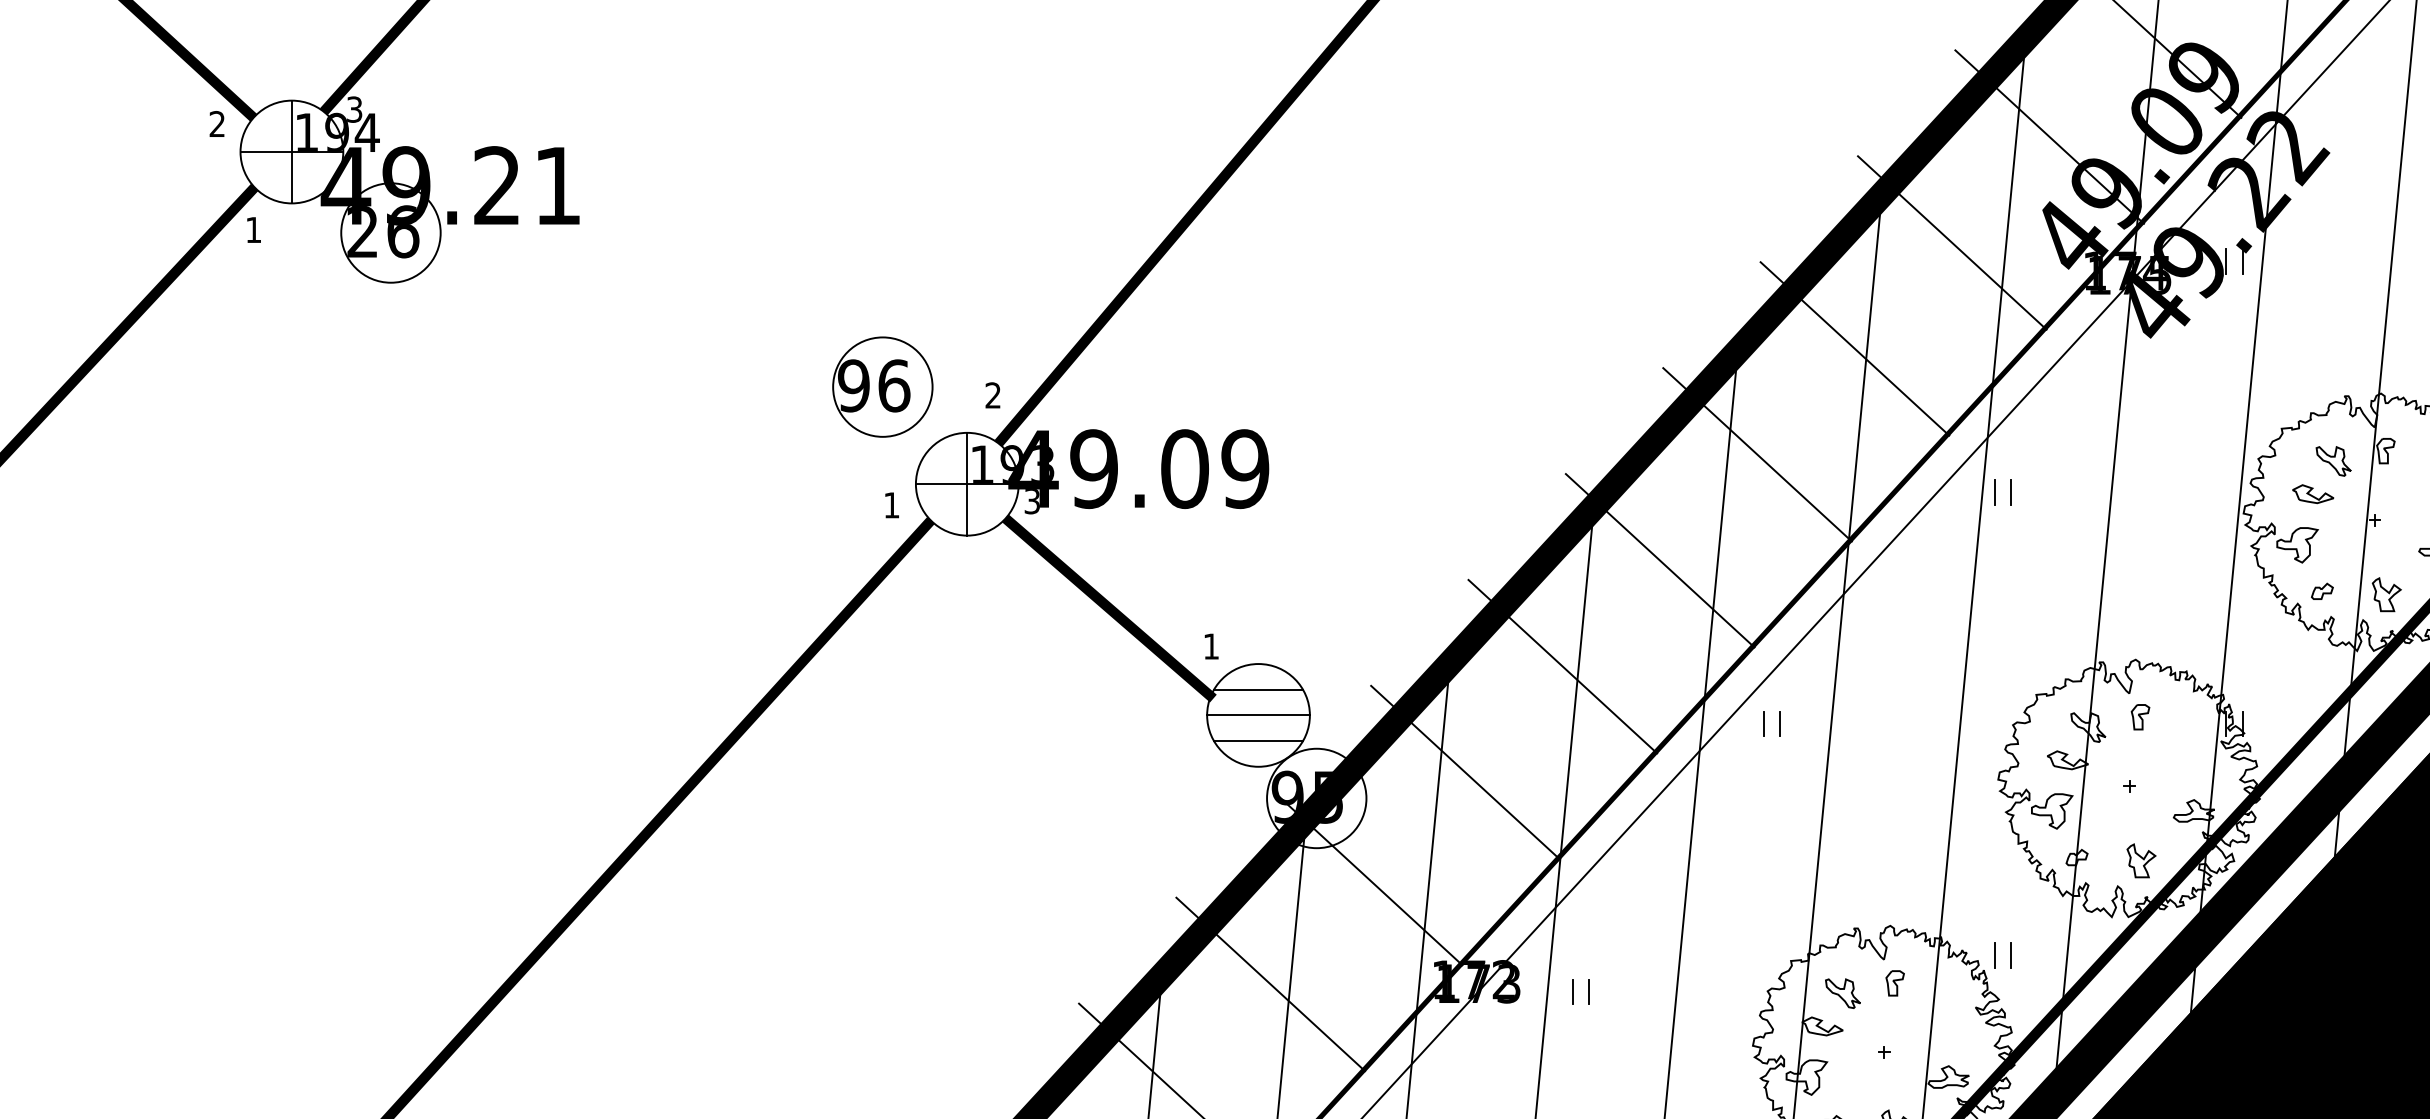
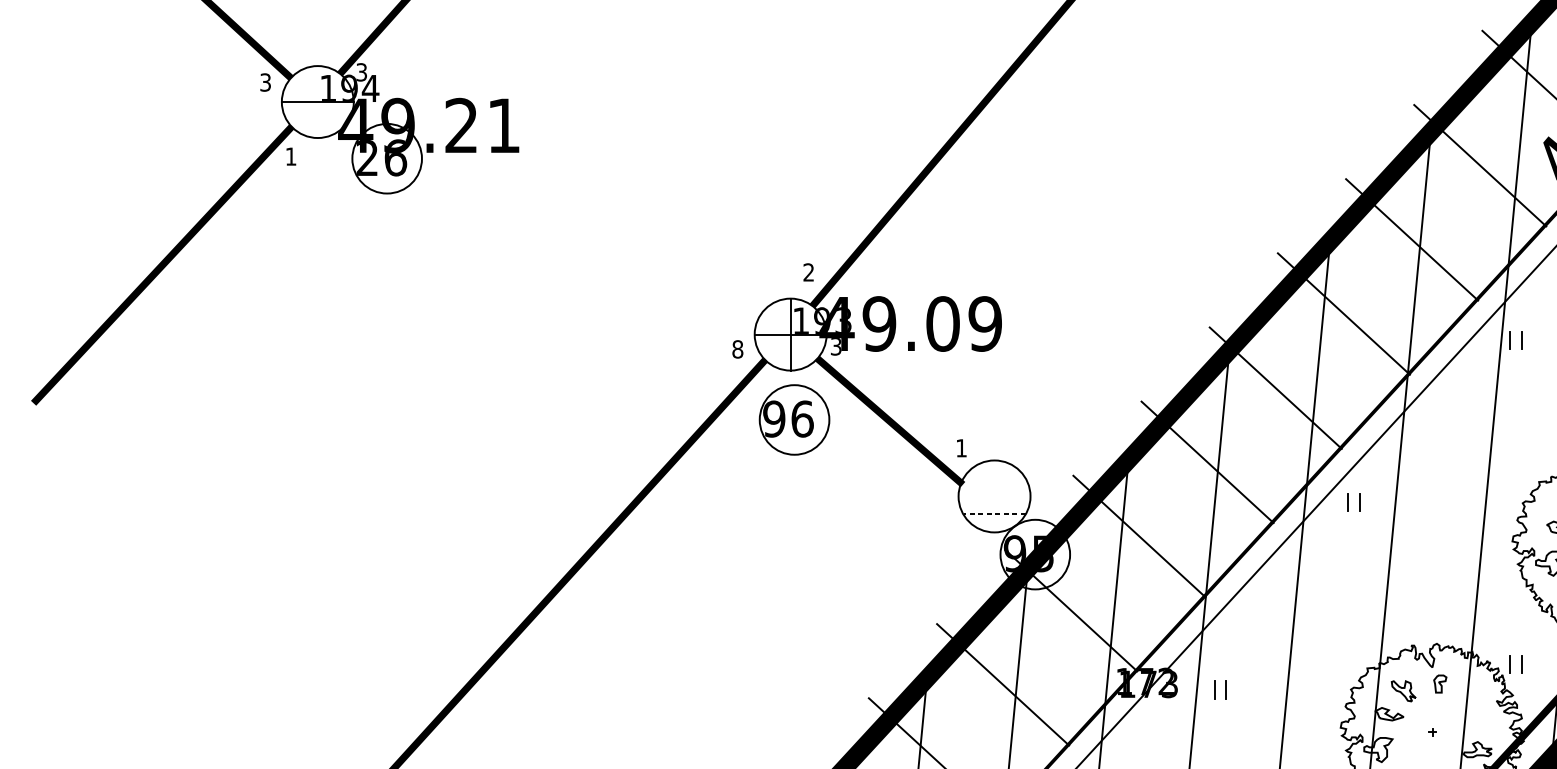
text: (216, 124) -> (265, 82), 2 -> 3
line: (291, 151) -> (317, 101), removed
part: (882, 386) -> (794, 419), moved
text: (891, 505) -> (737, 349), 1 -> 8
line: (1258, 689) -> (994, 478), removed
line: (1258, 715) -> (994, 496), removed
line: (1258, 741) -> (994, 514), solid -> dashed

